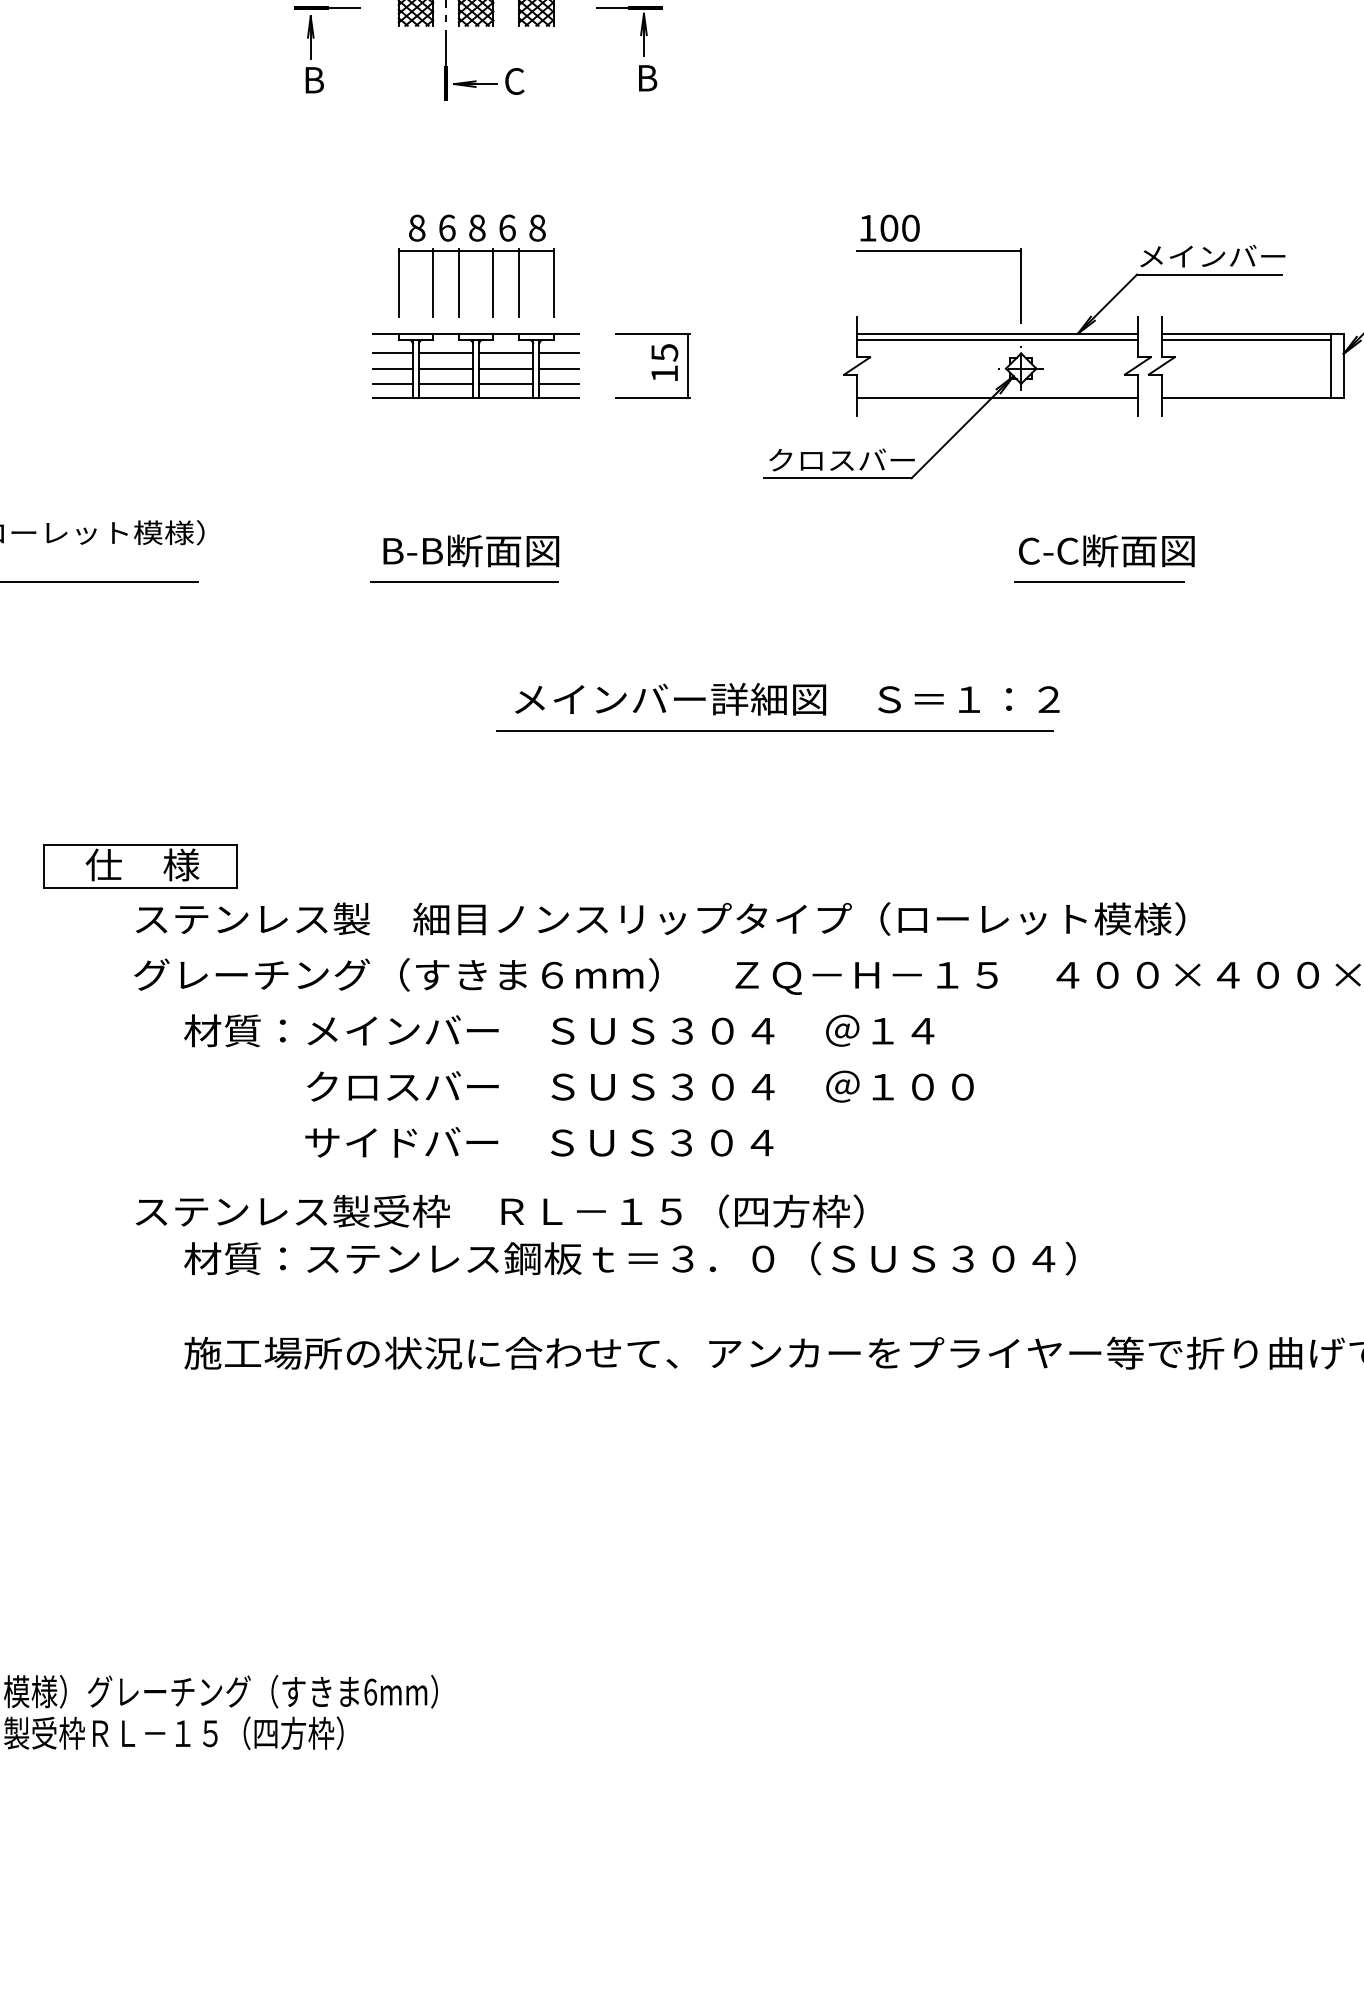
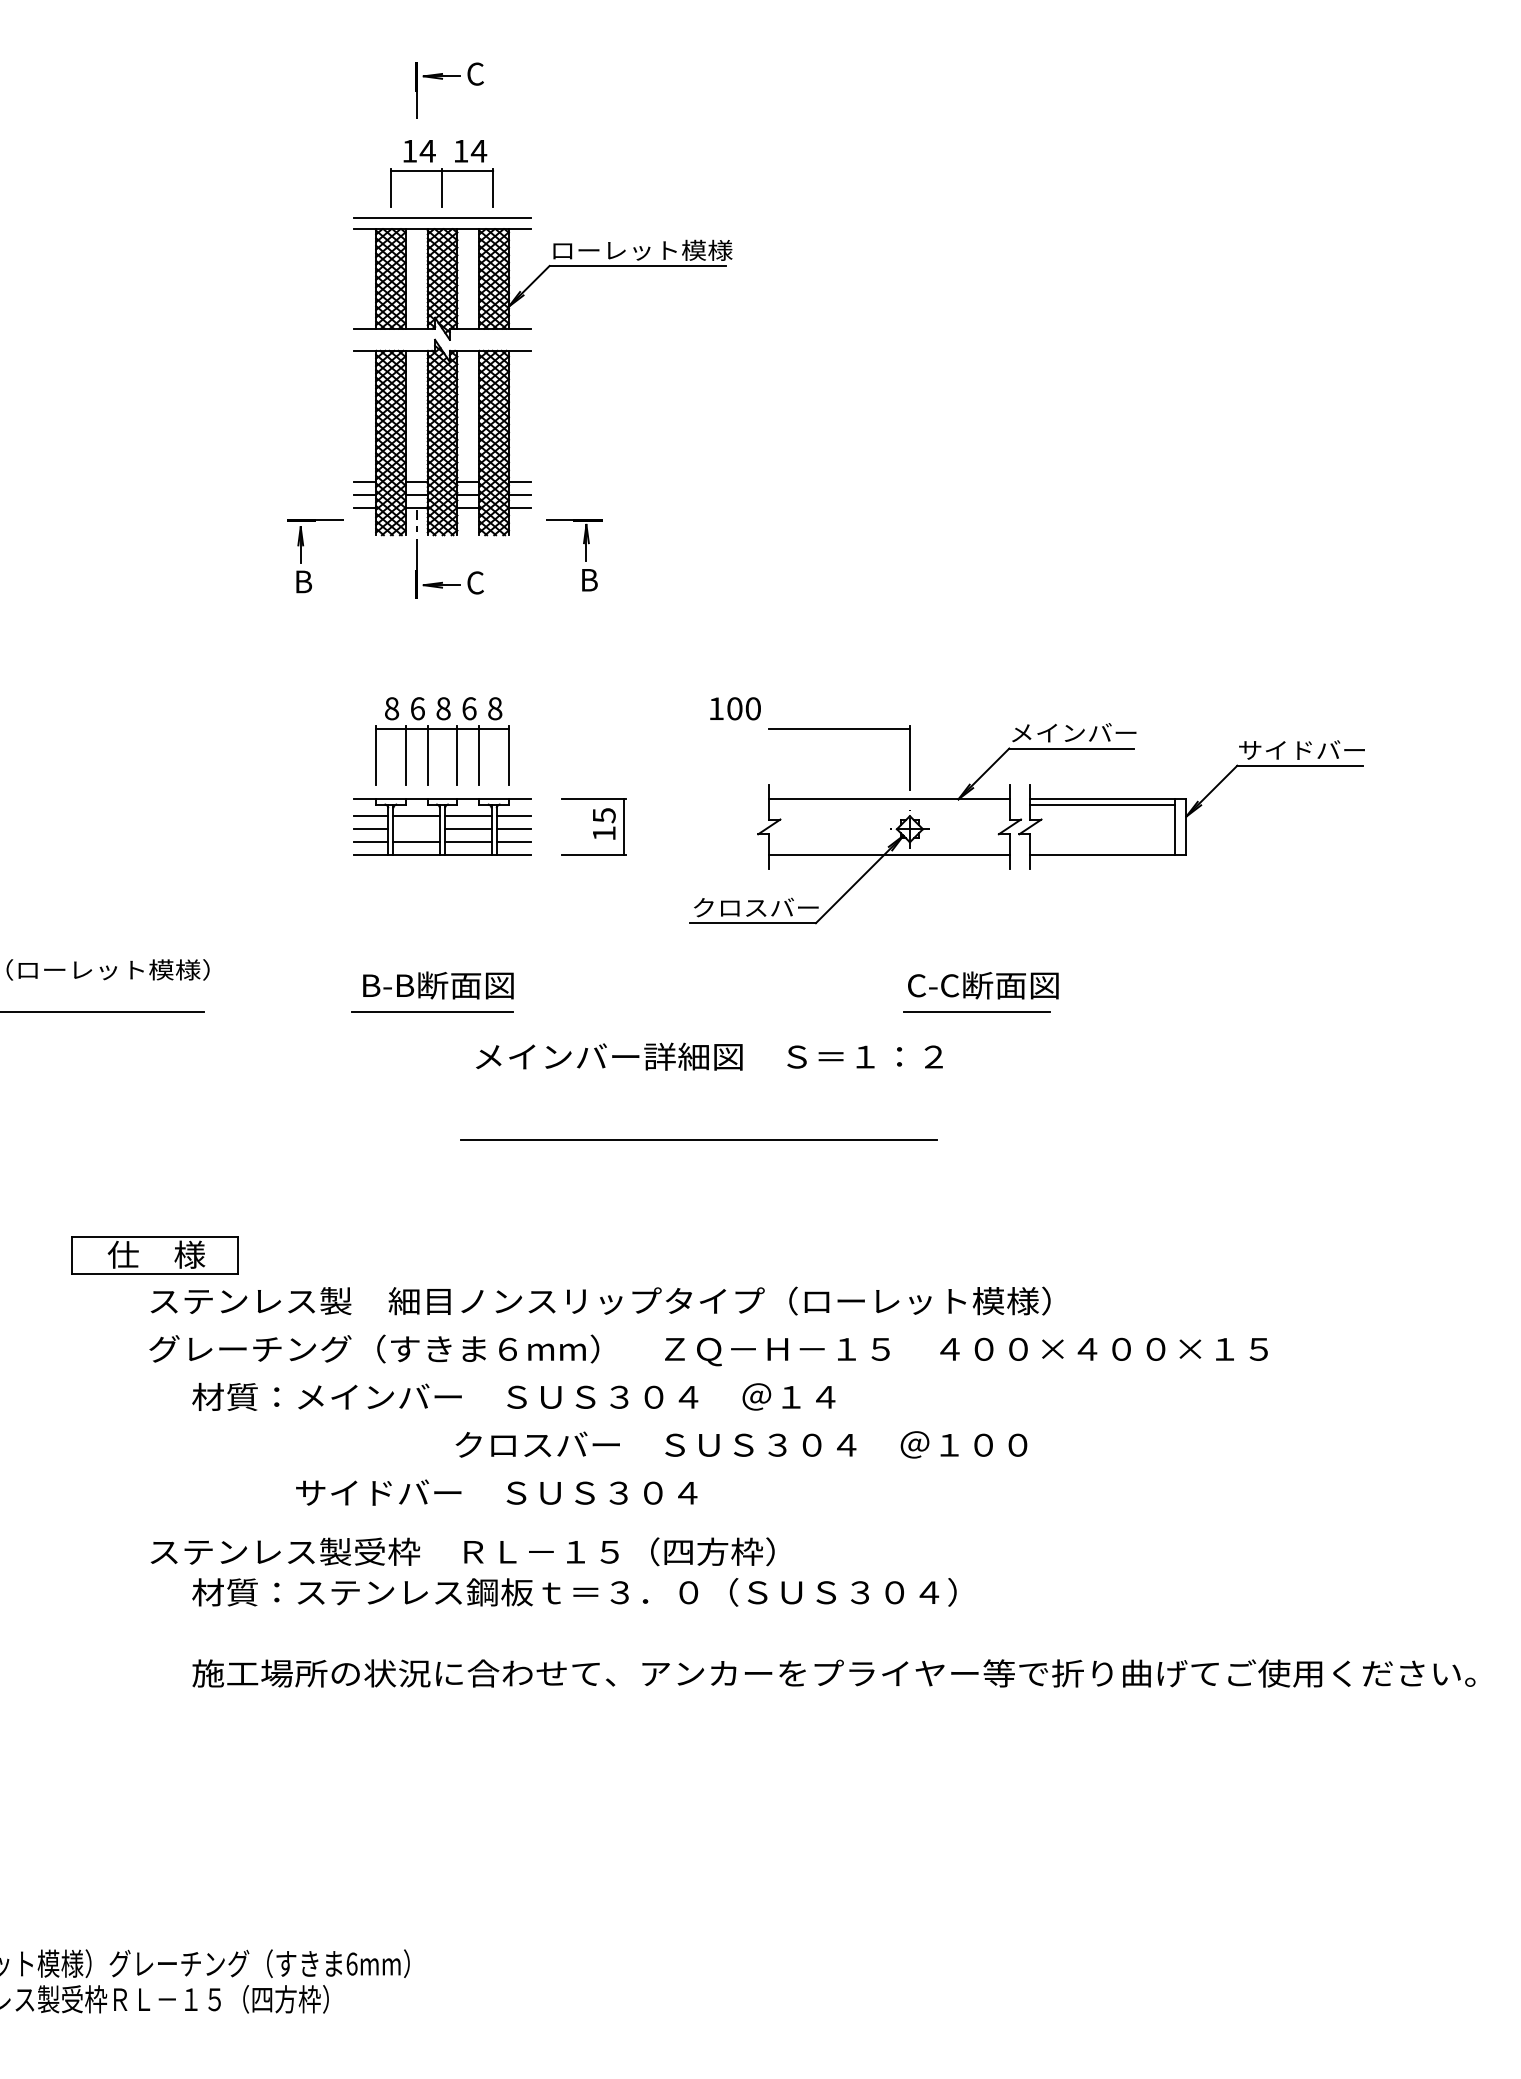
text: (890, 227) -> (735, 708), moved
line: (997, 339) -> (889, 804), removed
line: (445, 369) -> (416, 829), removed
text: (787, 699) -> (709, 1056), moved
text: (640, 1086) -> (741, 1444), moved

